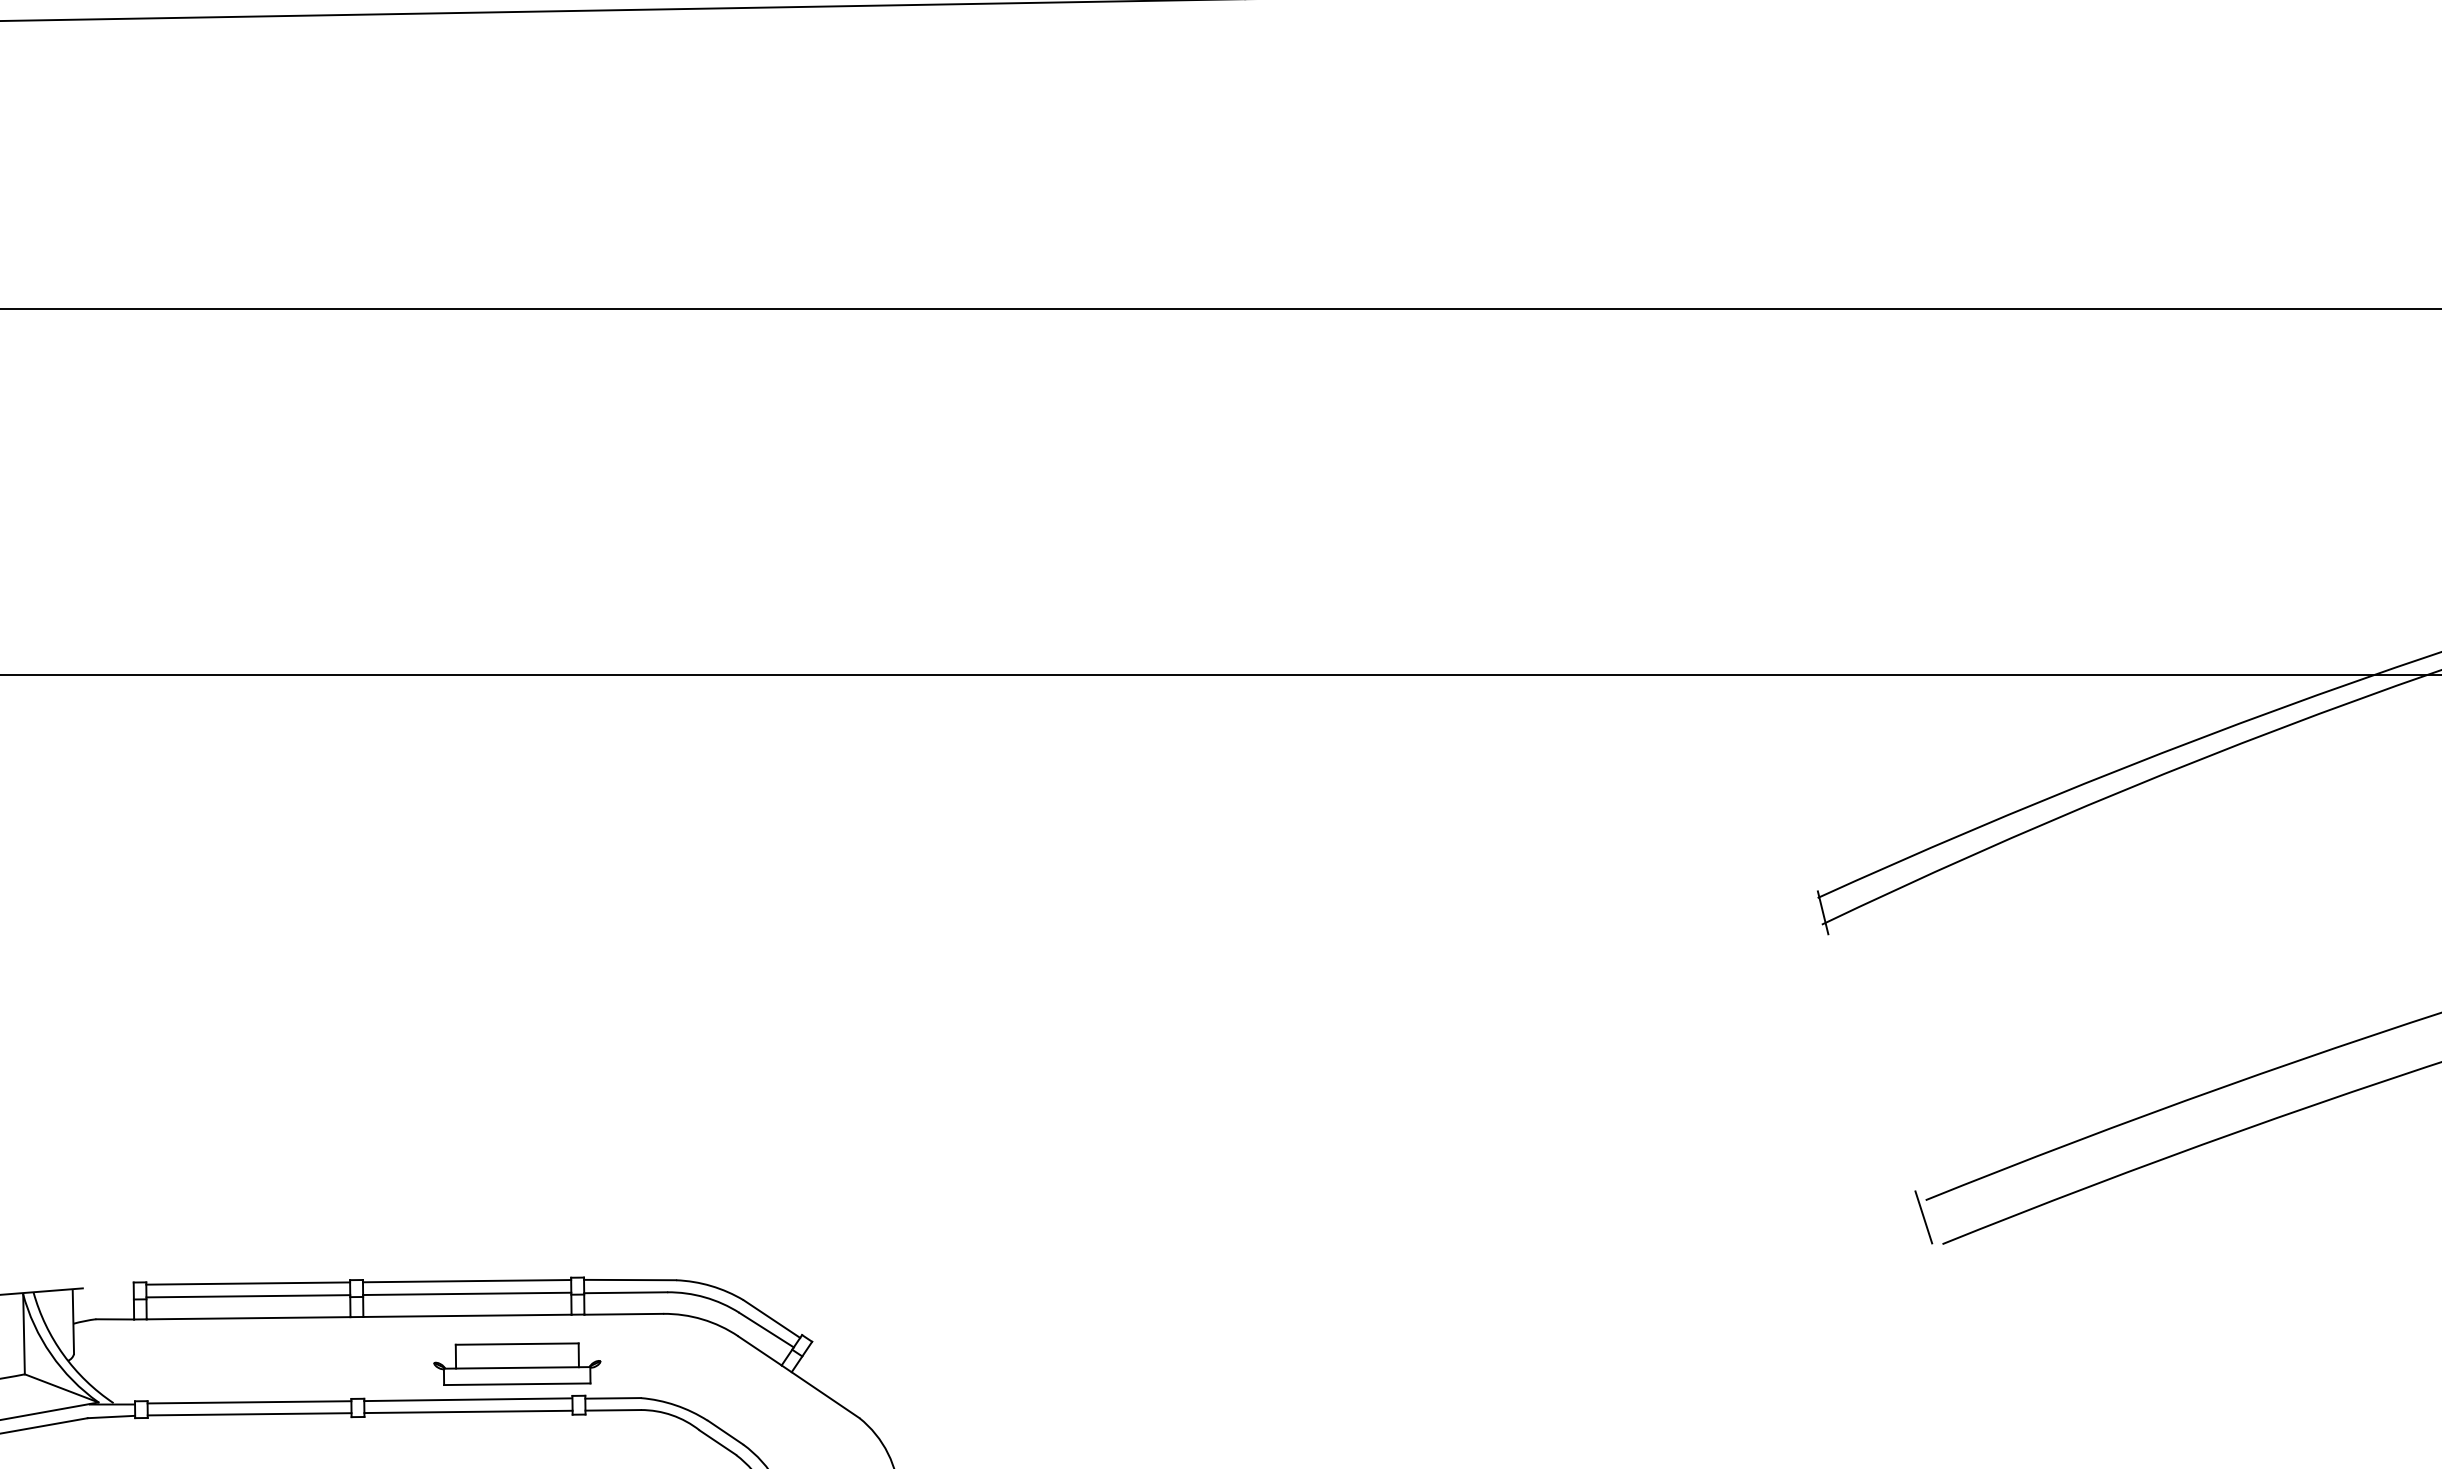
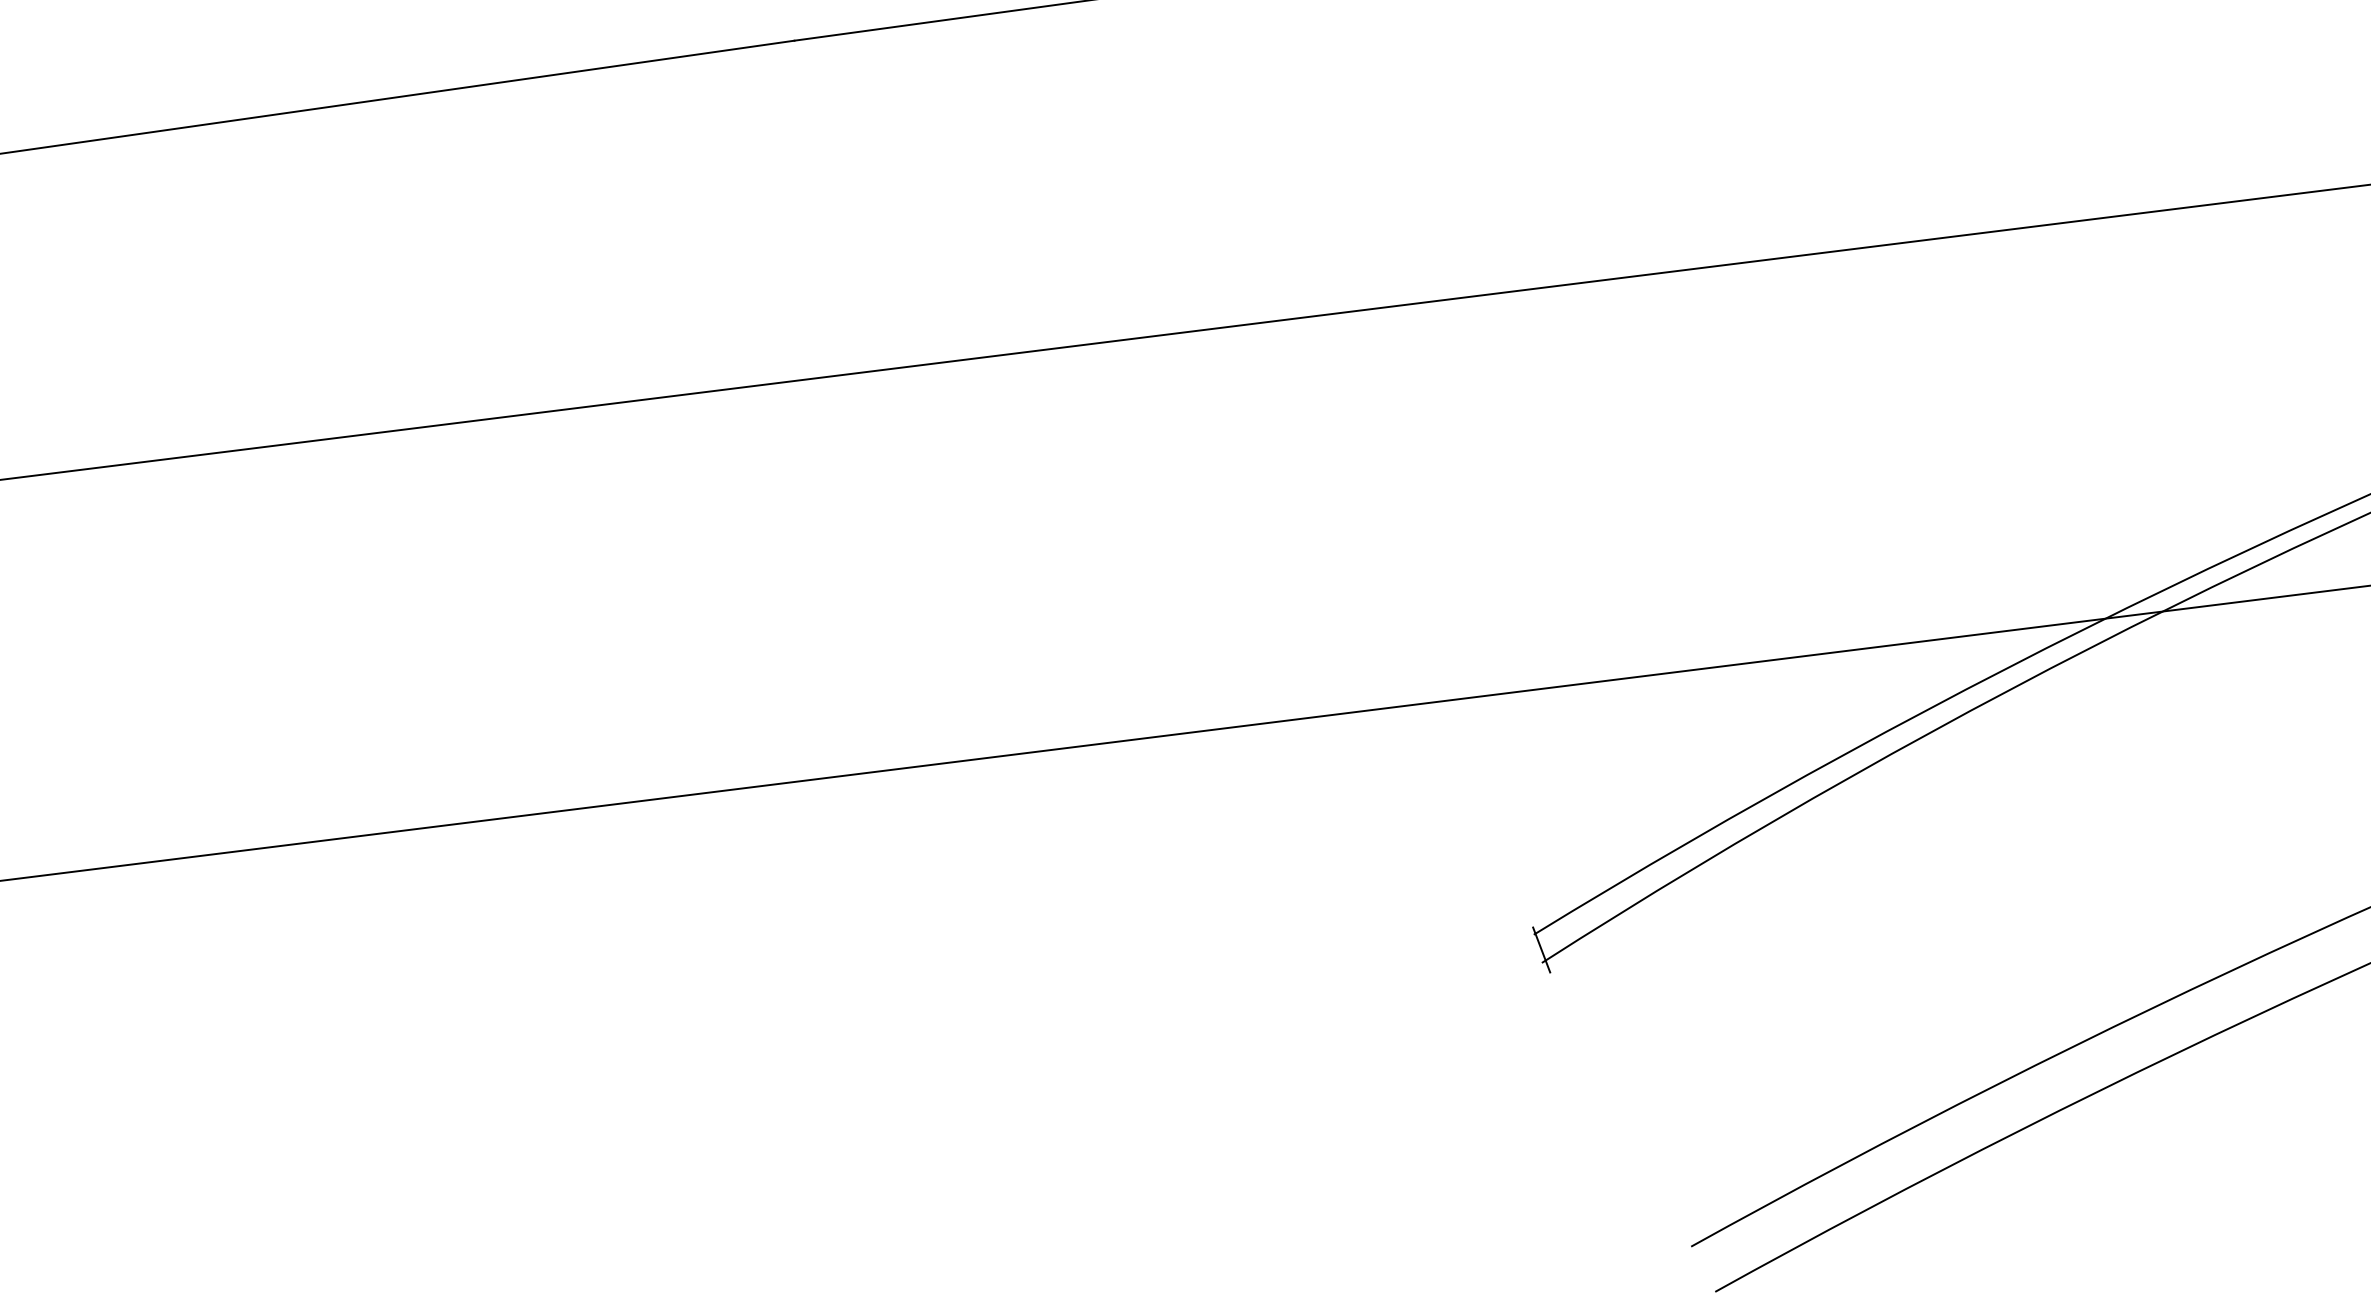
line: (1923, 1217) -> (1691, 1265), removed

